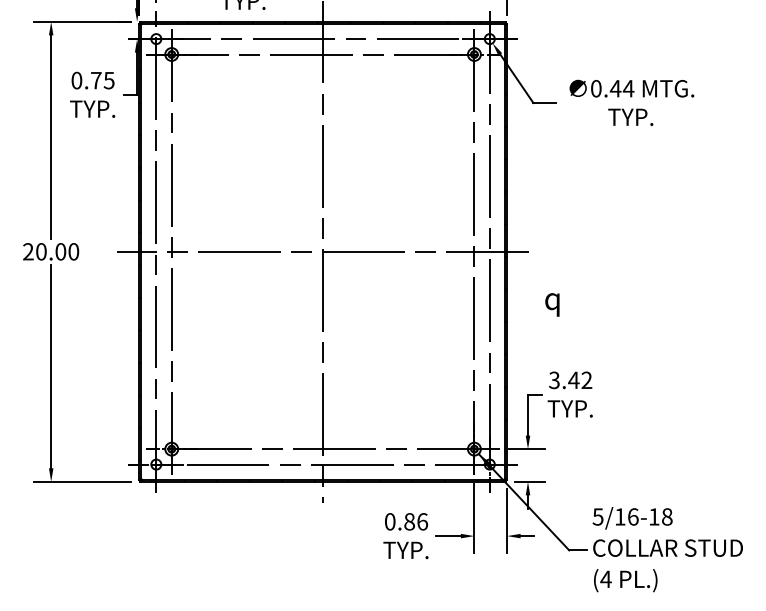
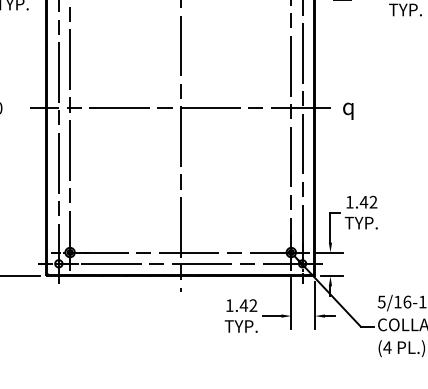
text: (552, 304) -> (348, 111), moved
text: (554, 380) -> (349, 202), 3.42 -> 1.42
text: (406, 521) -> (241, 305), 0.86 -> 1.42

